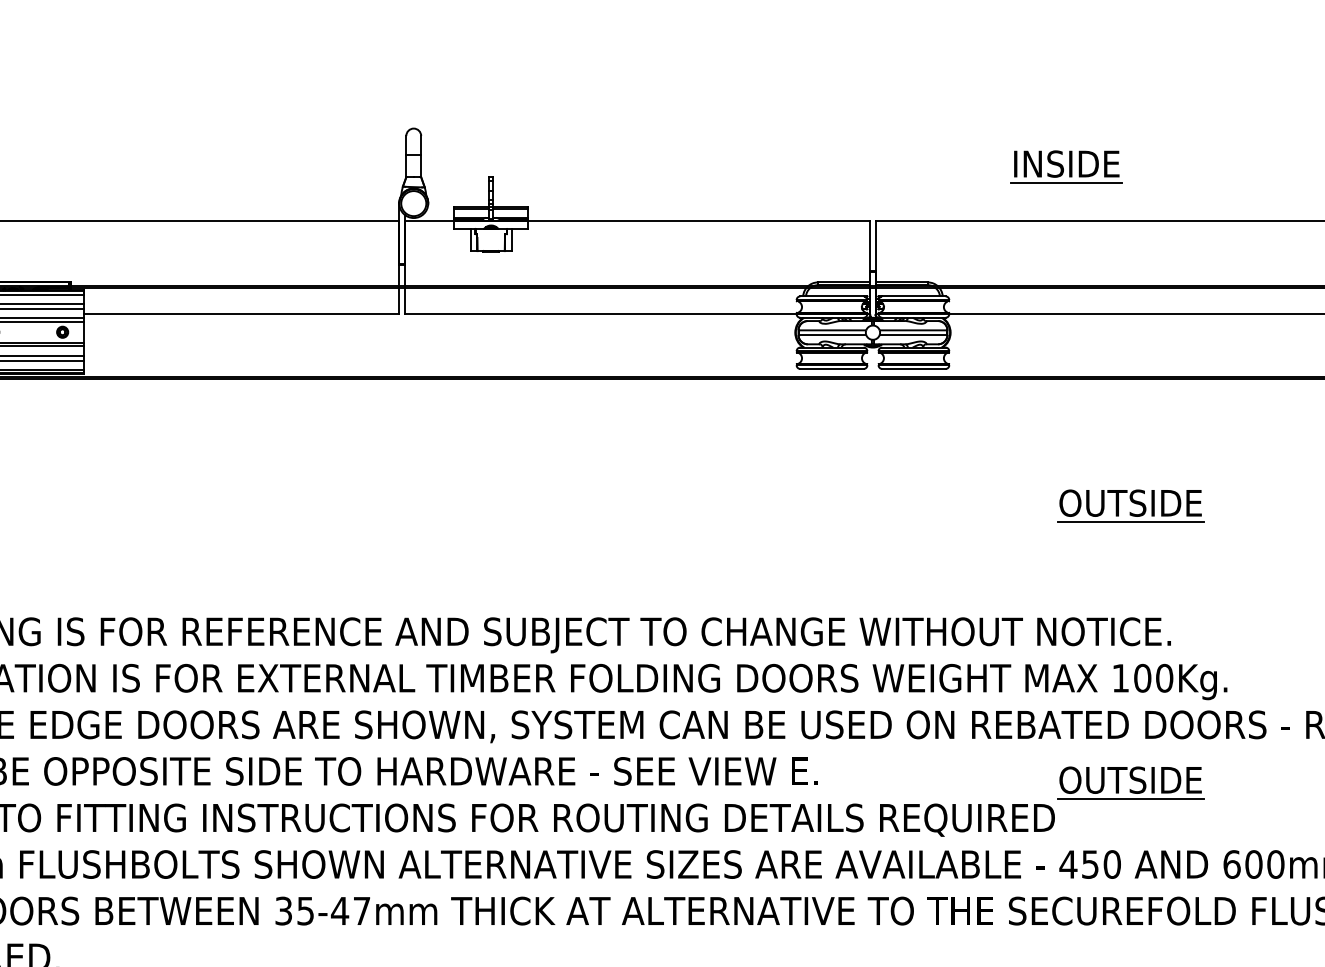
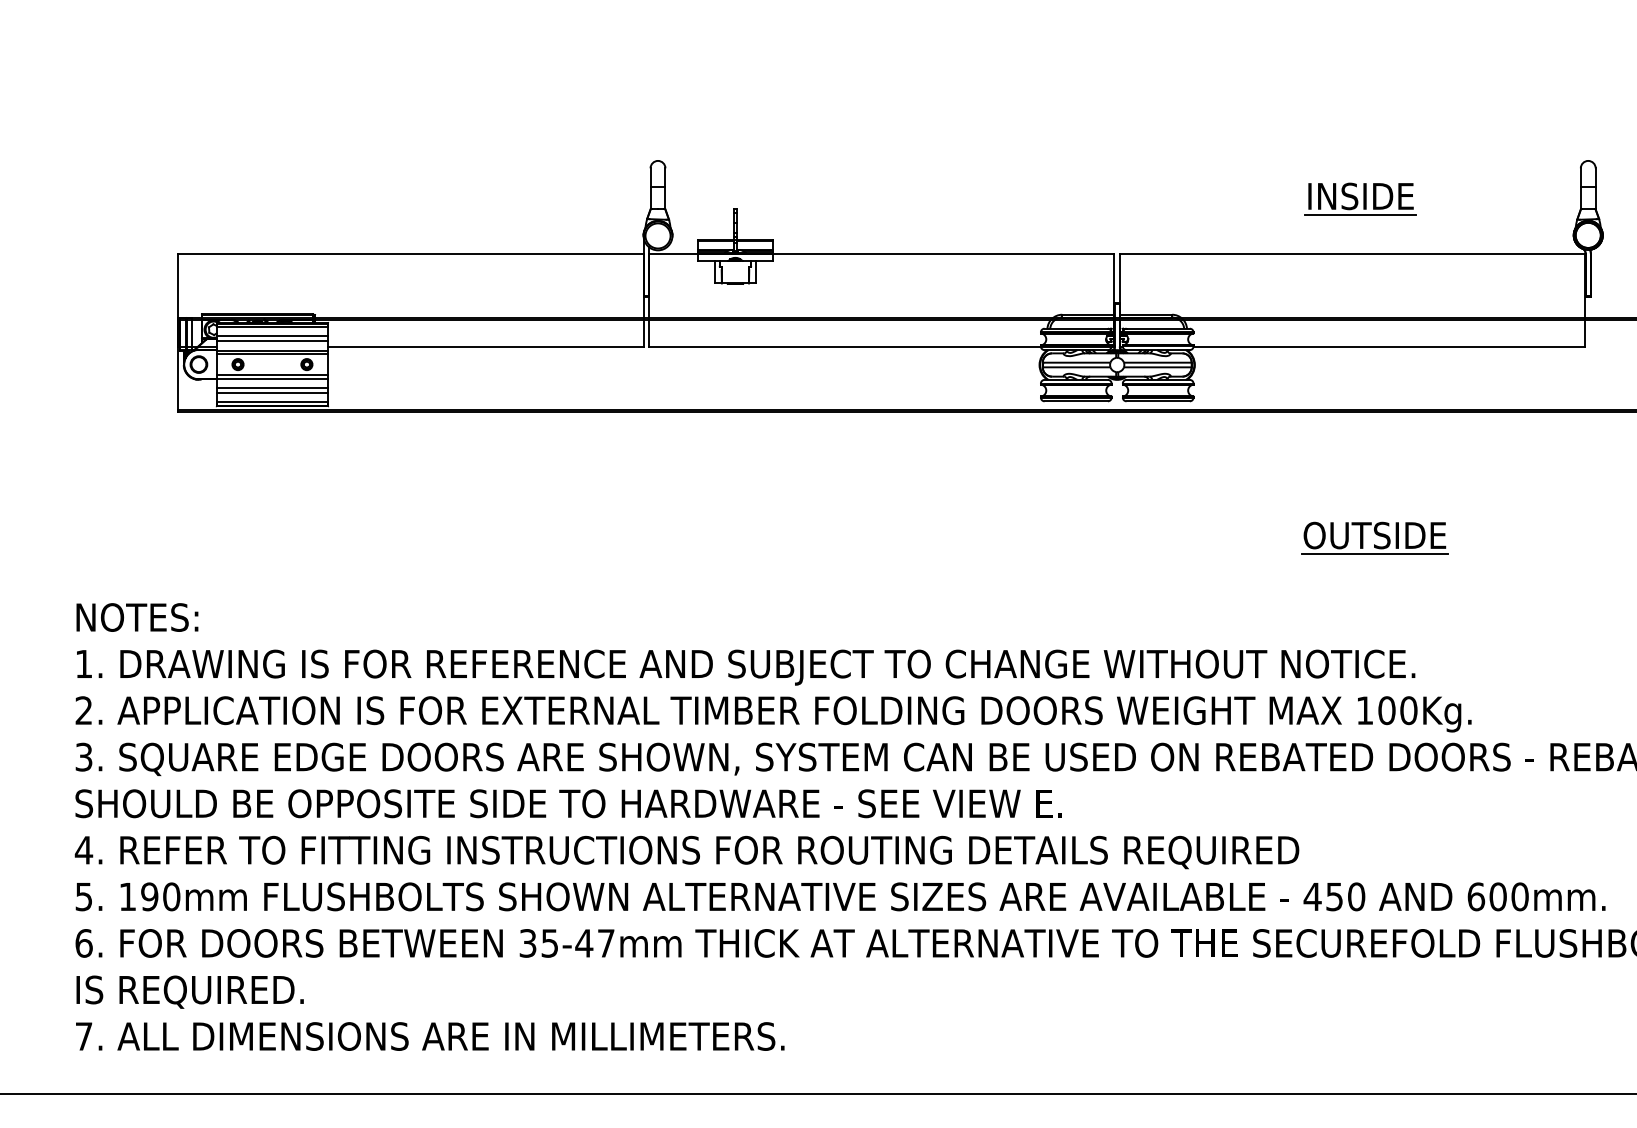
part: (1066, 166) -> (1360, 198), moved
part: (1130, 782) -> (1374, 814), removed

